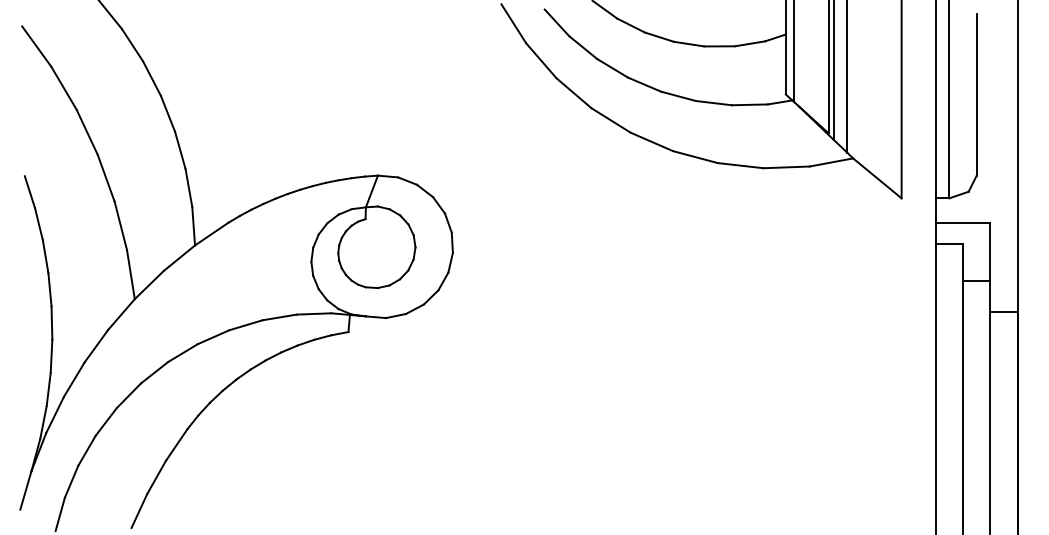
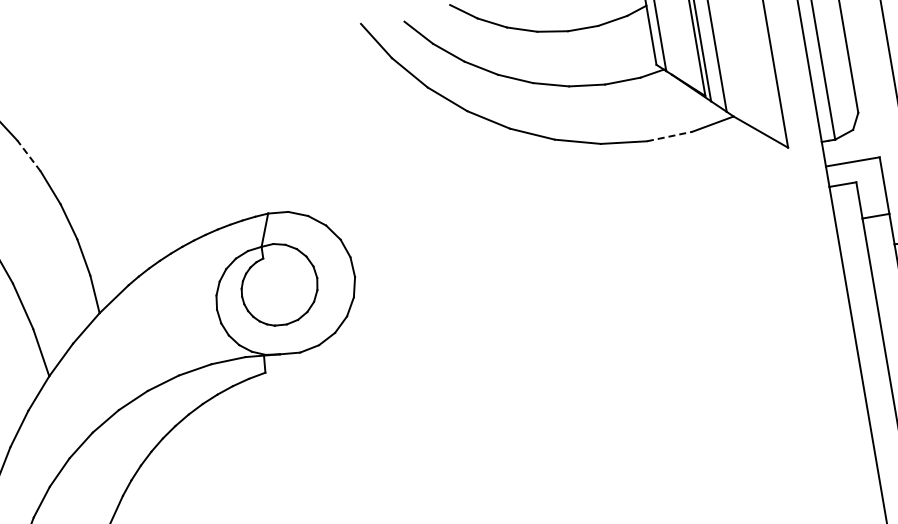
line: (151, 78) -> (28, 155), solid -> dashed
line: (787, 167) -> (670, 136), solid -> dashed

